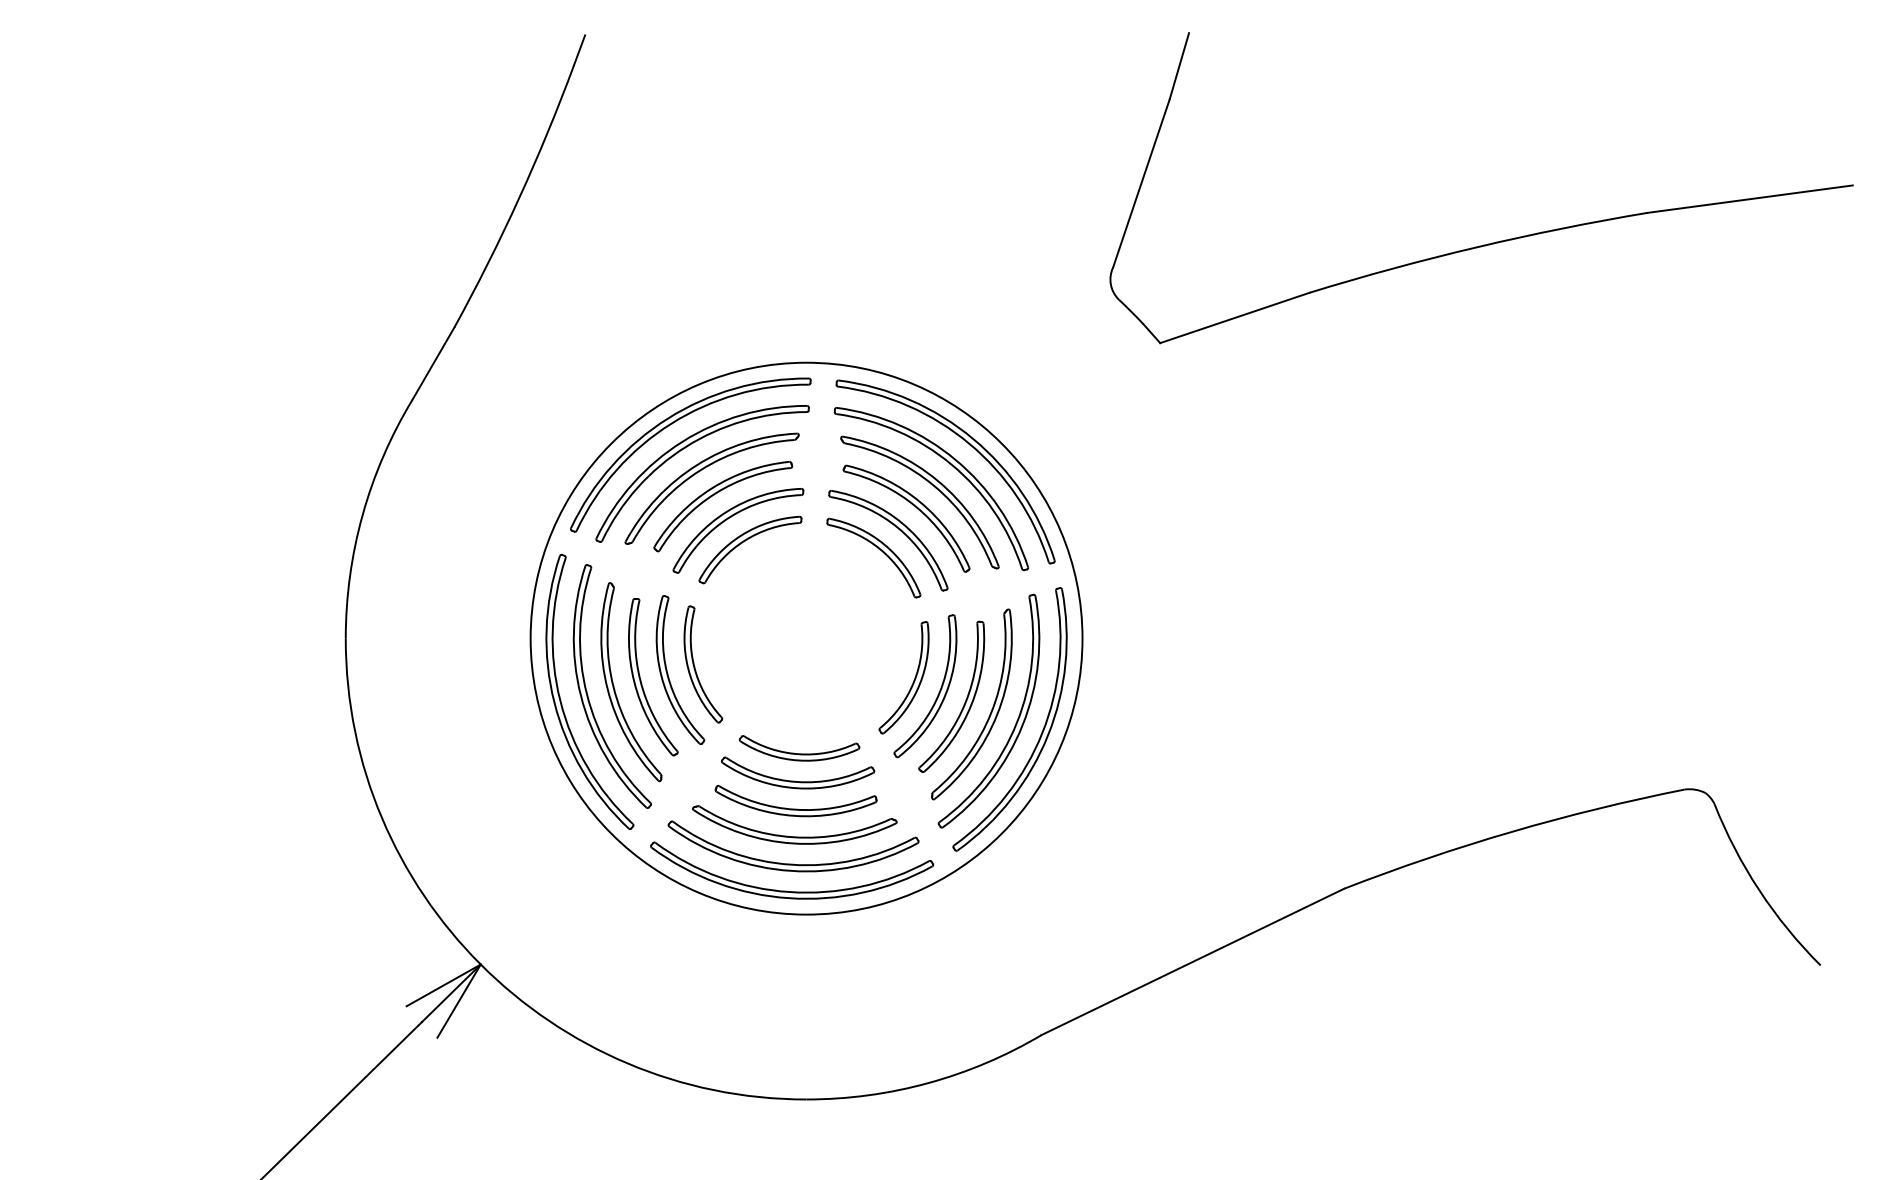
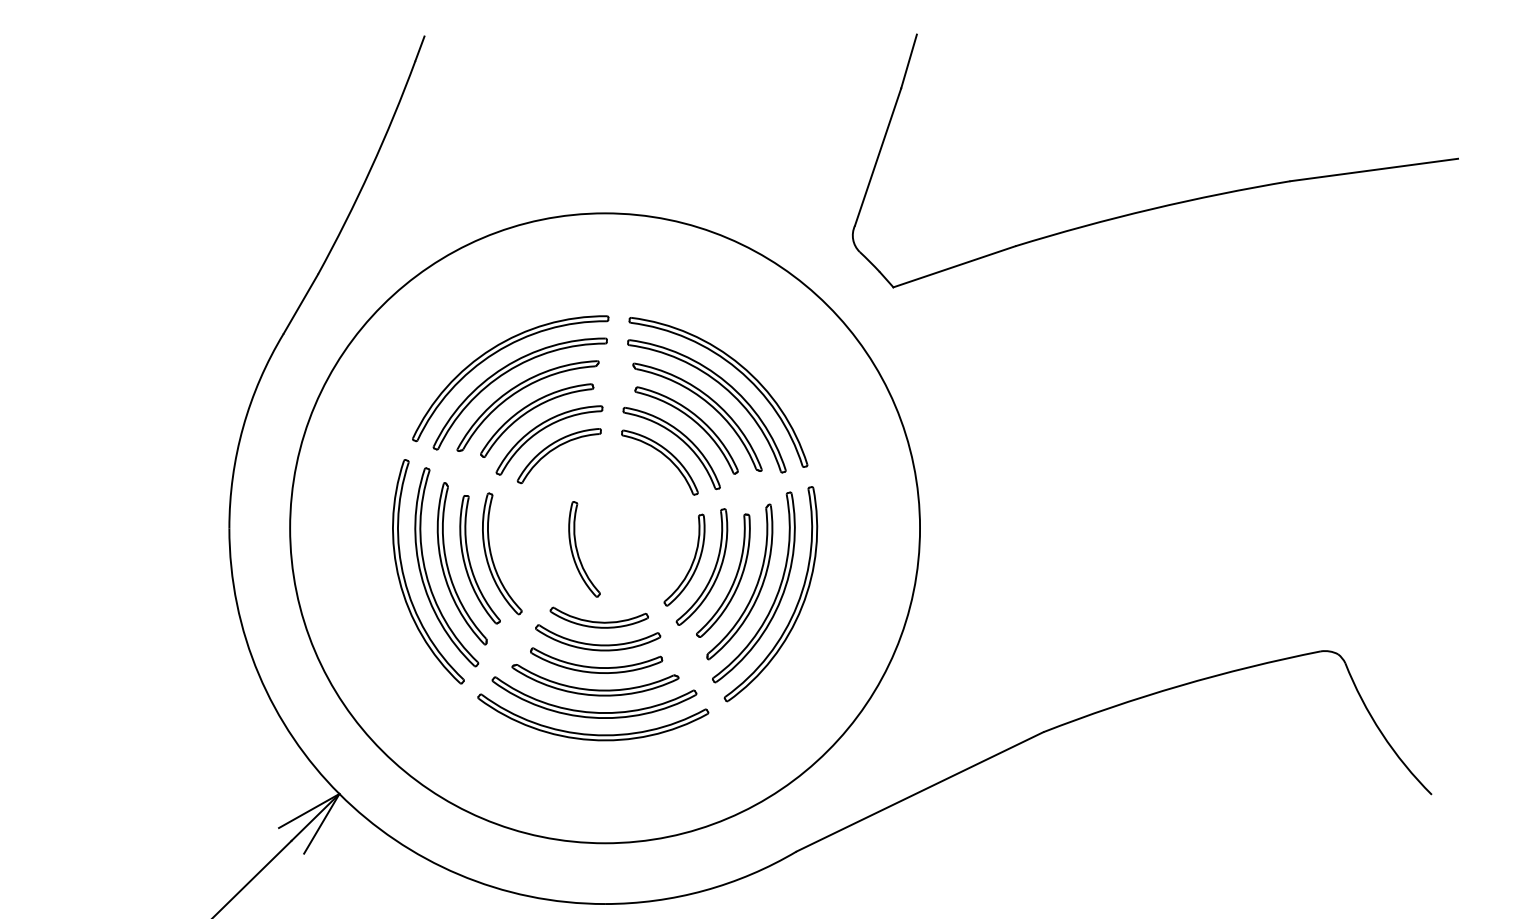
circle: (806, 638) -> (605, 528), size x1.4
part: (695, 666) -> (578, 551), moved

